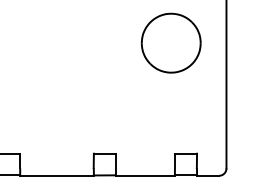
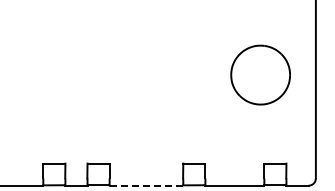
part: (171, 42) -> (260, 74), moved
line: (57, 175) -> (146, 185), solid -> dashed

